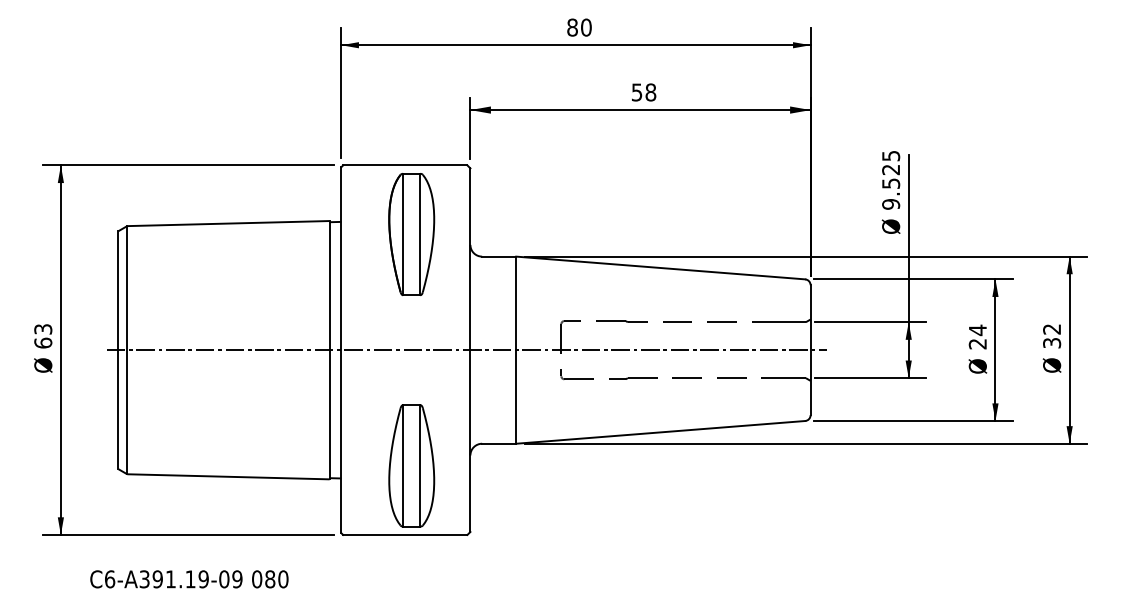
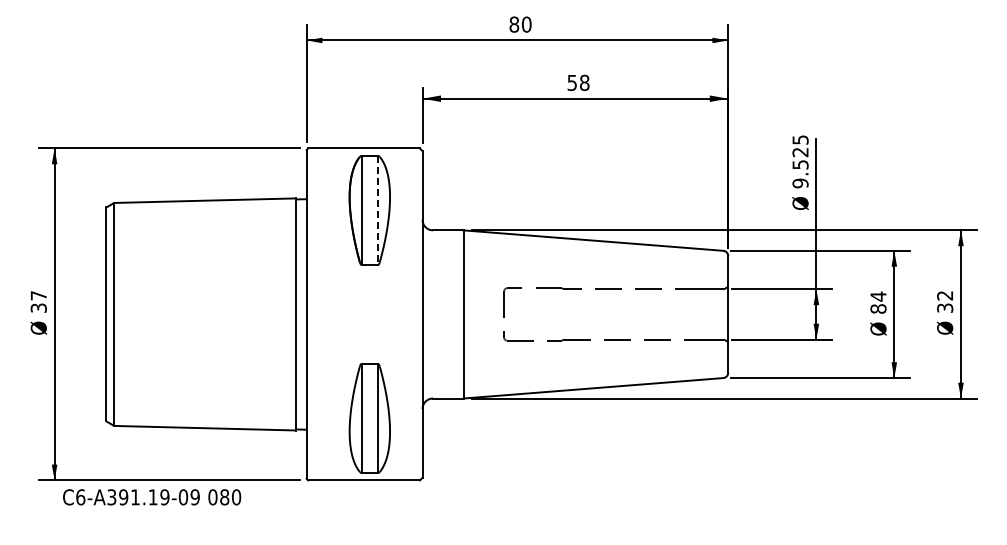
line: (420, 234) -> (377, 210), solid -> dashed
text: (42, 335) -> (38, 301), 63 -> 37
text: (977, 343) -> (878, 308), 24 -> 84
line: (465, 350) -> (418, 314), removed
text: (189, 579) -> (152, 497), moved

